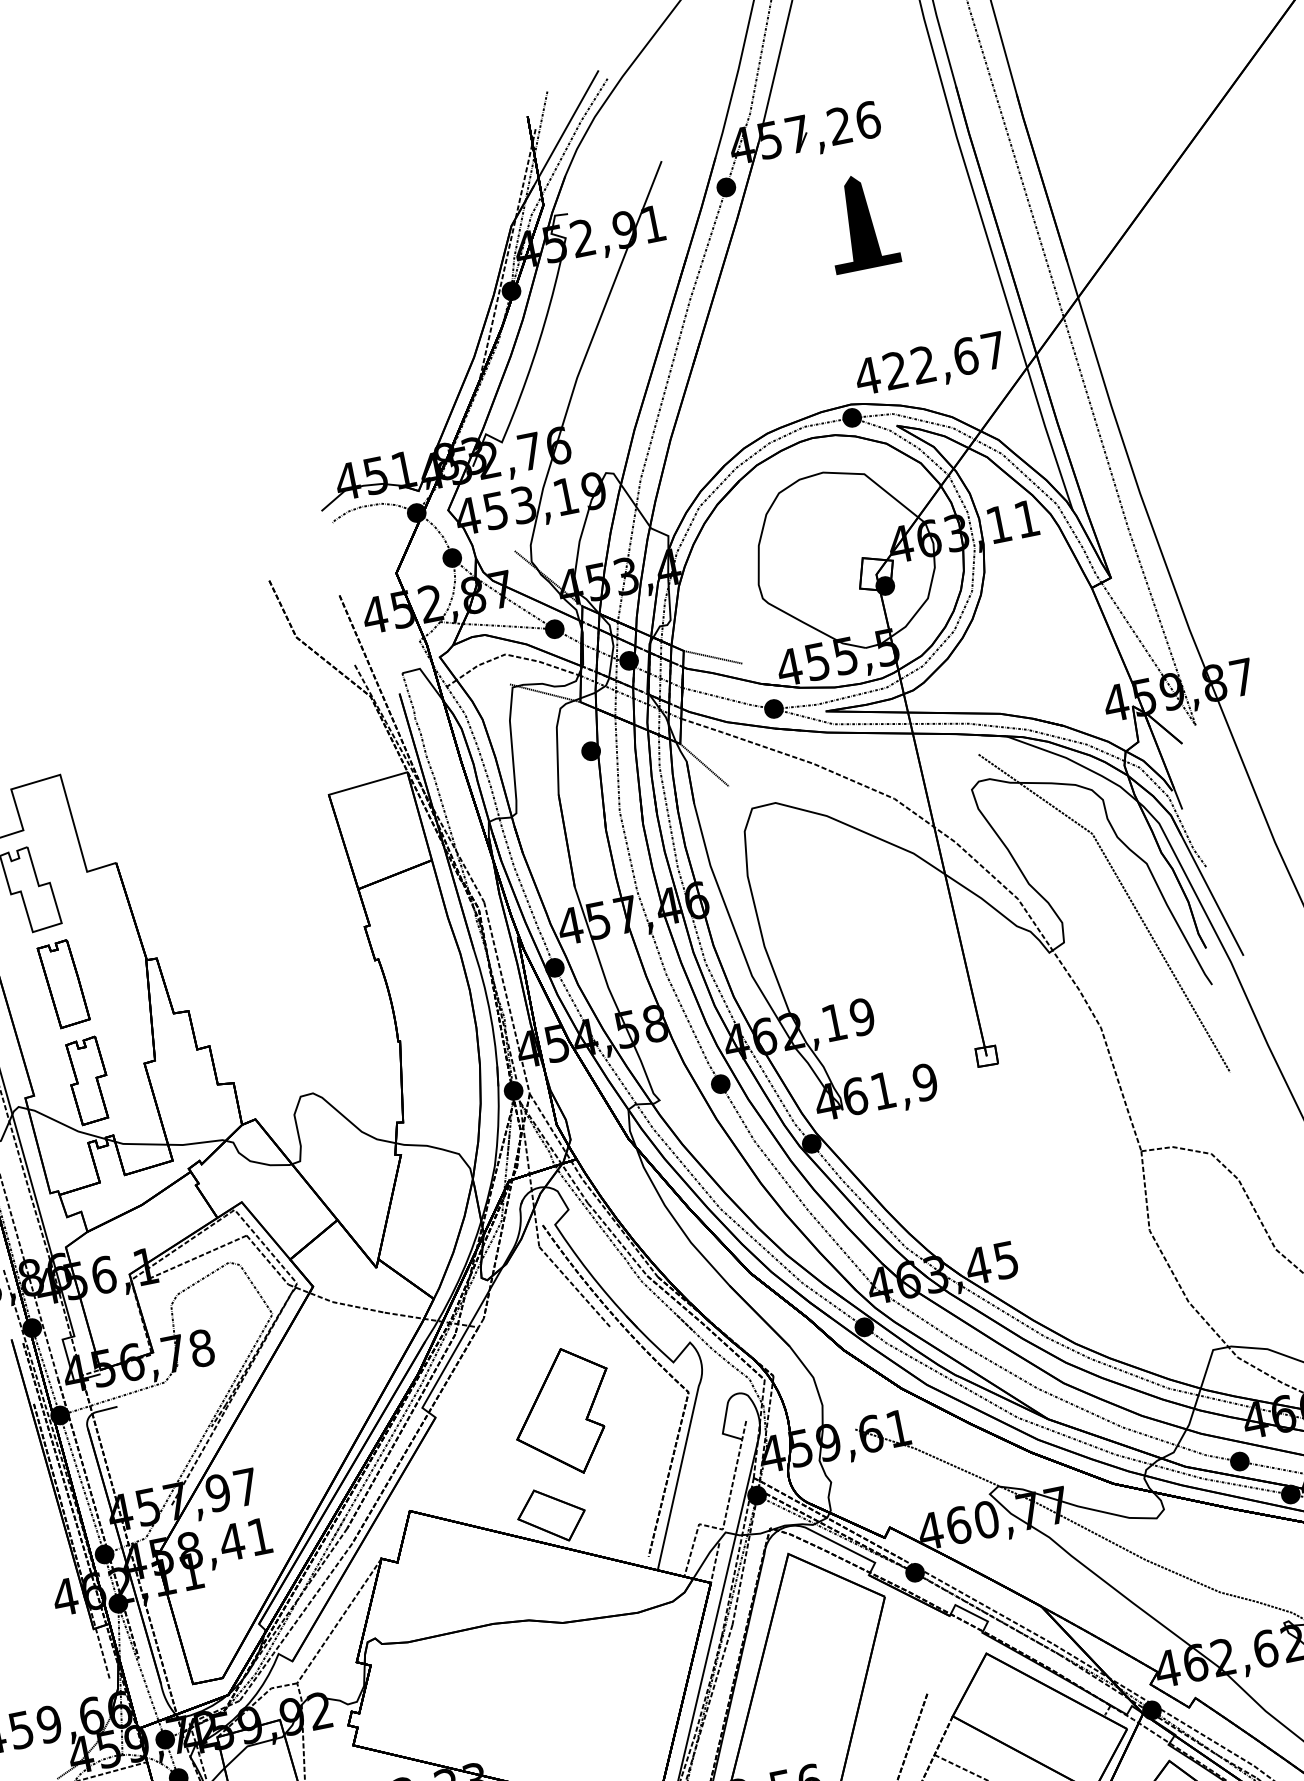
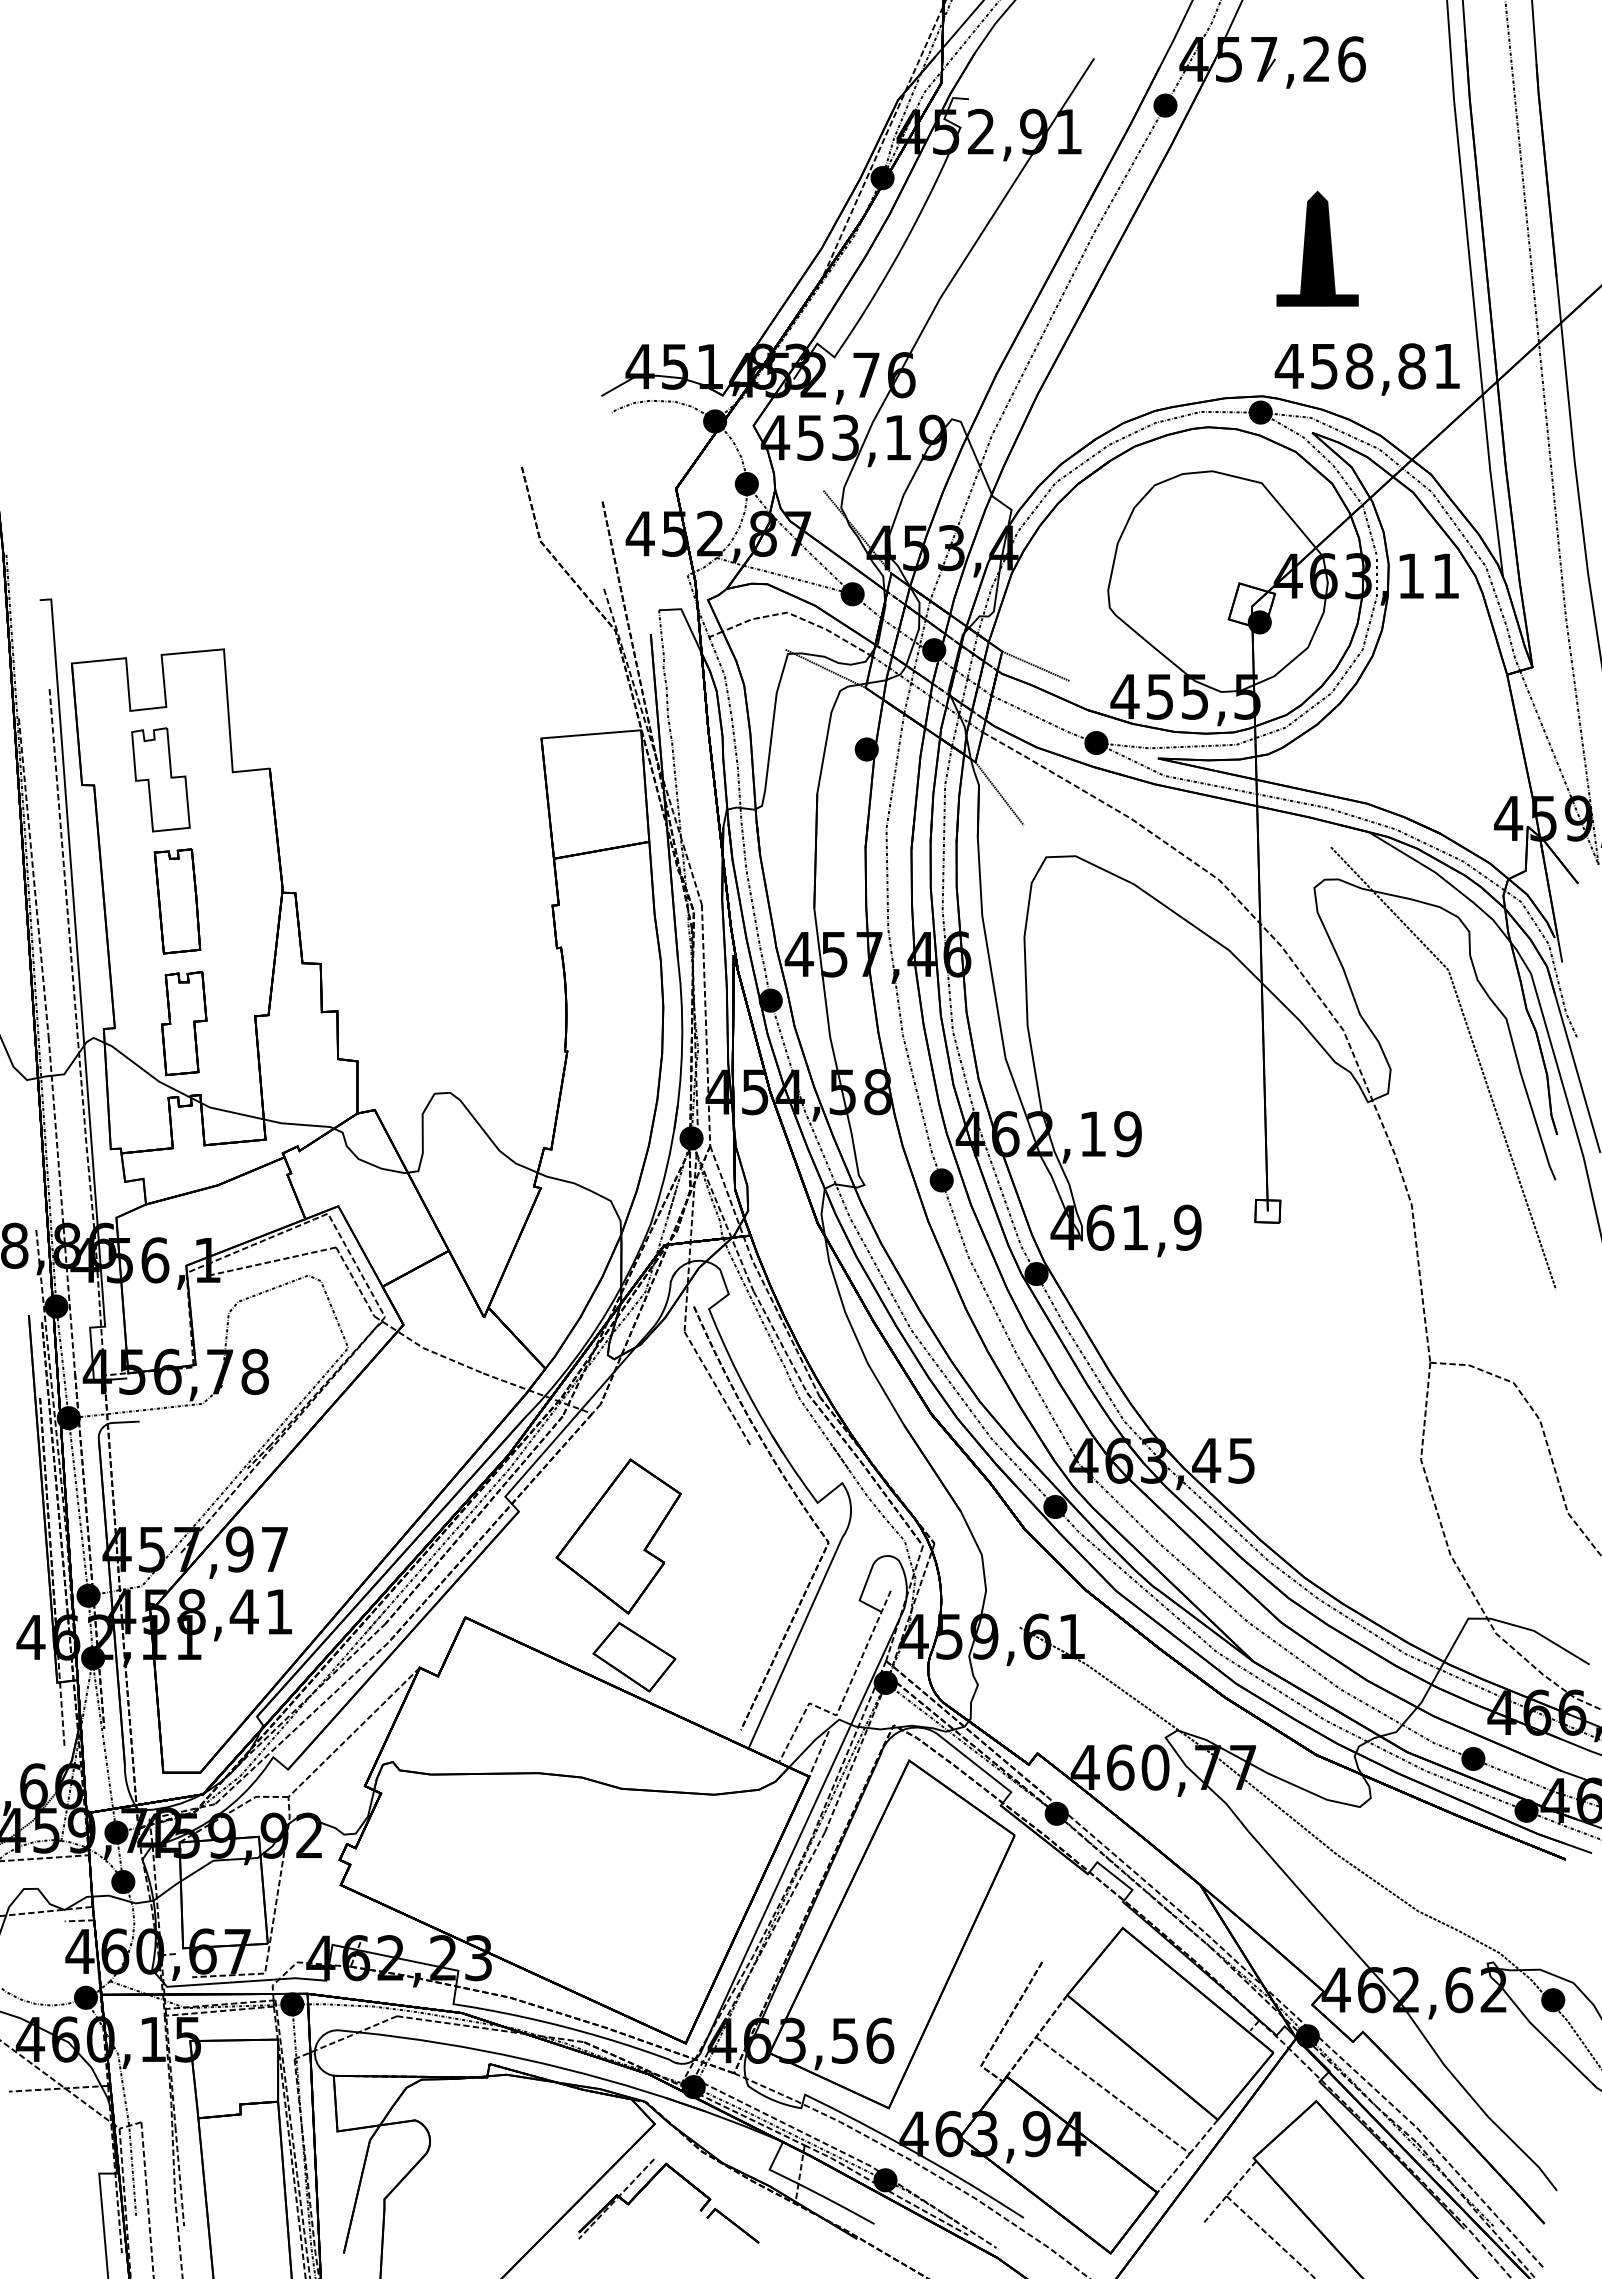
part: (860, 222) -> (1317, 248), moved
text: (944, 360) -> (1385, 366), 422,67 -> 458,81
part: (563, 1412) -> (618, 1536), moved

